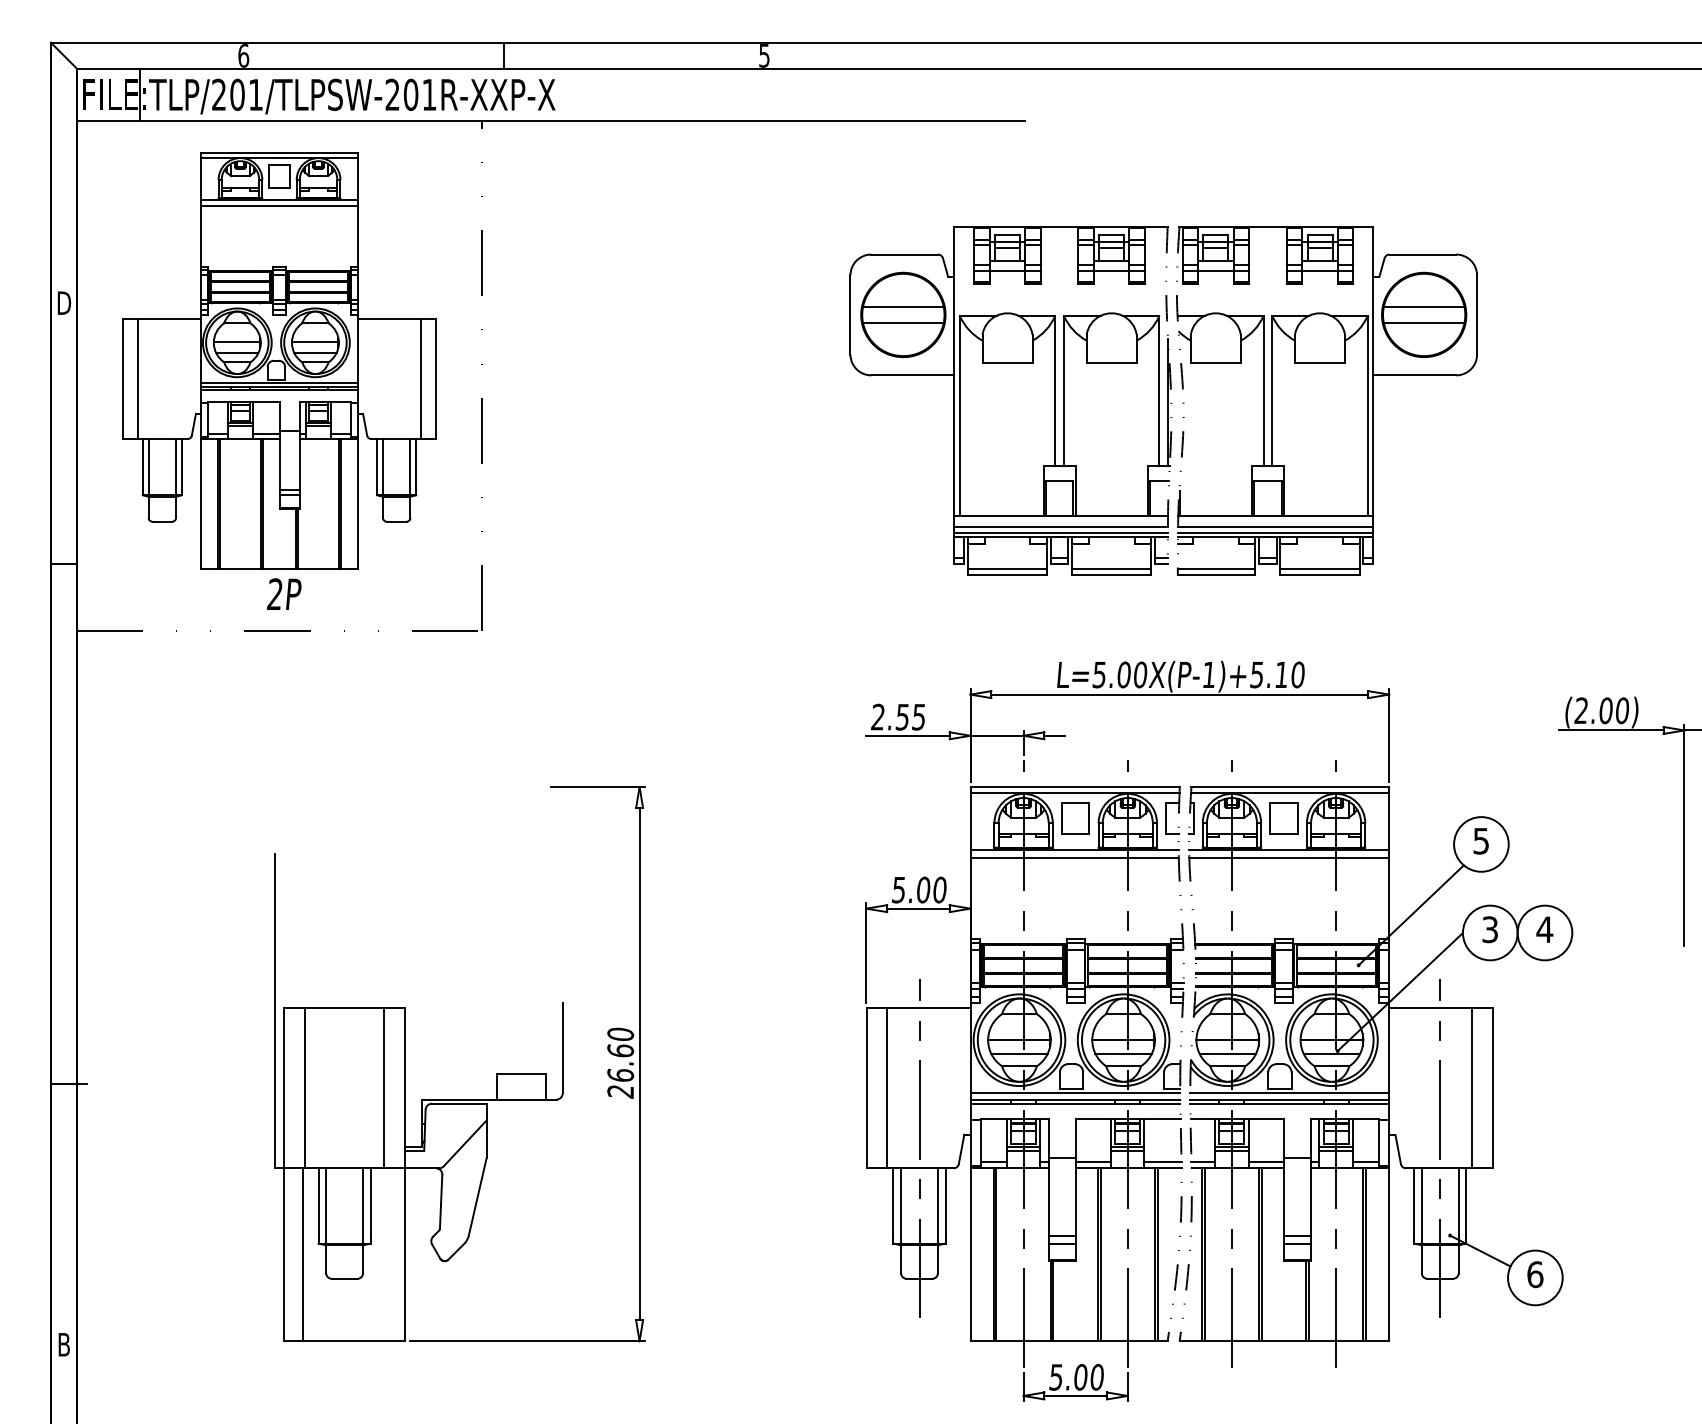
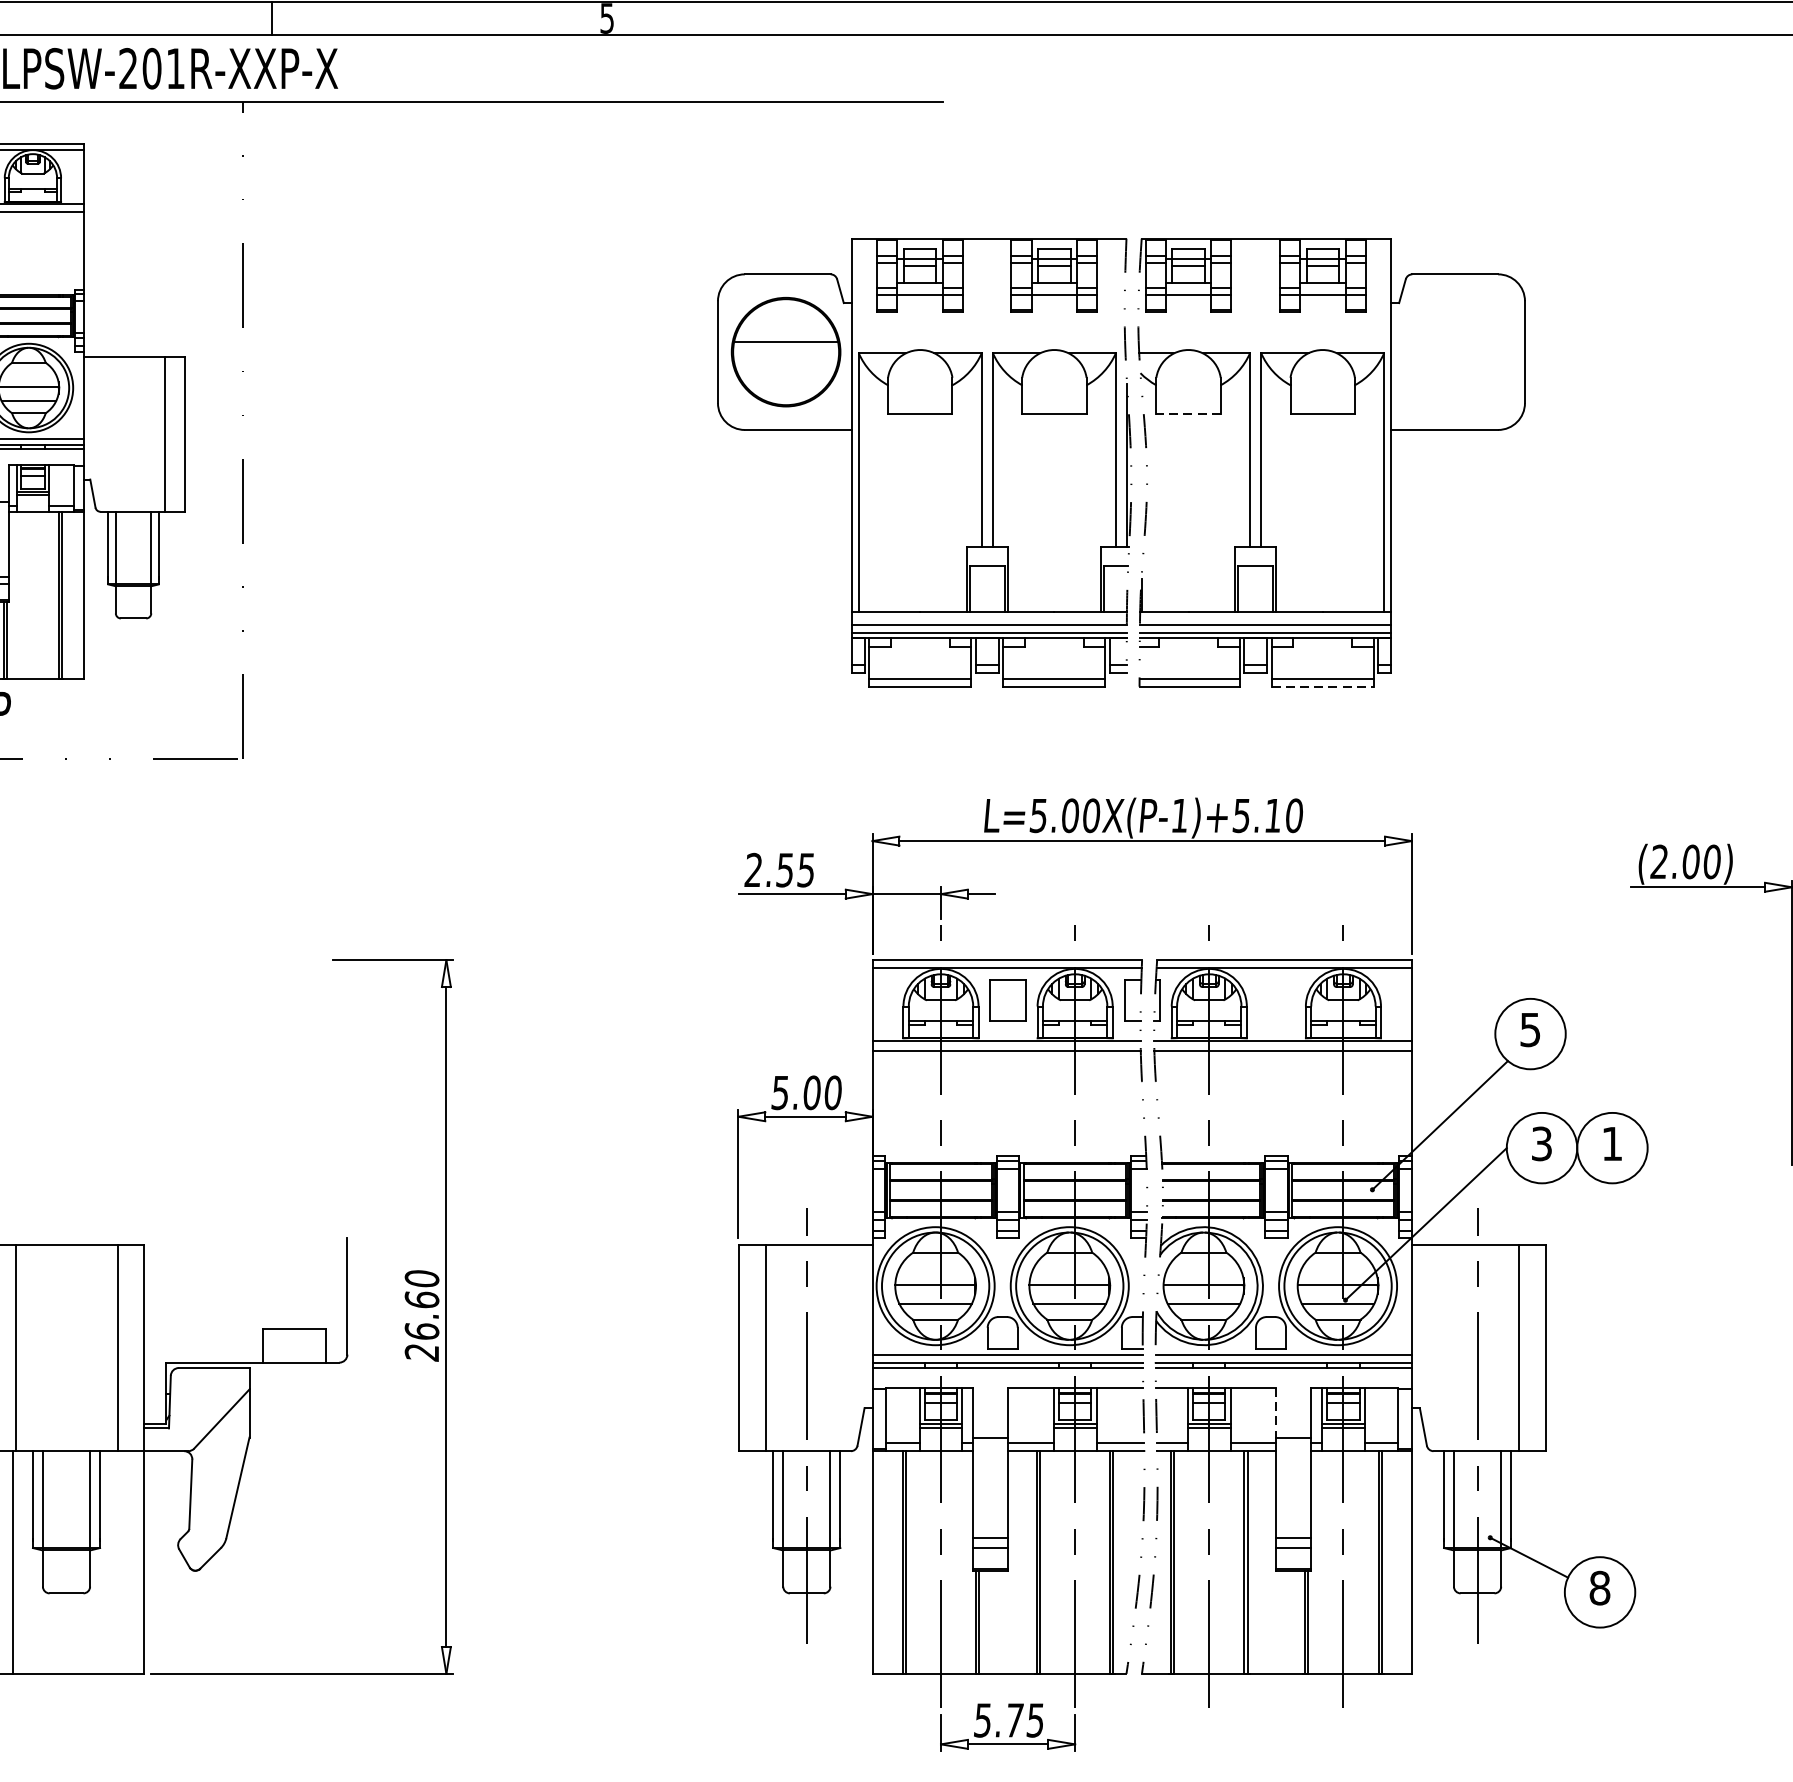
part: (1424, 314) -> (1457, 351), removed
line: (903, 322) -> (786, 361), removed
line: (1215, 363) -> (1188, 414), solid -> dashed
line: (1320, 574) -> (1323, 686), solid -> dashed
part: (1283, 818) -> (1275, 1000), removed
text: (1544, 929) -> (1611, 1143), 4 -> 1
line: (1284, 1139) -> (1276, 1414), solid -> dashed
text: (1535, 1274) -> (1600, 1587), 6 -> 8
text: (1088, 1377) -> (1024, 1720), 5.00 -> 5.75

